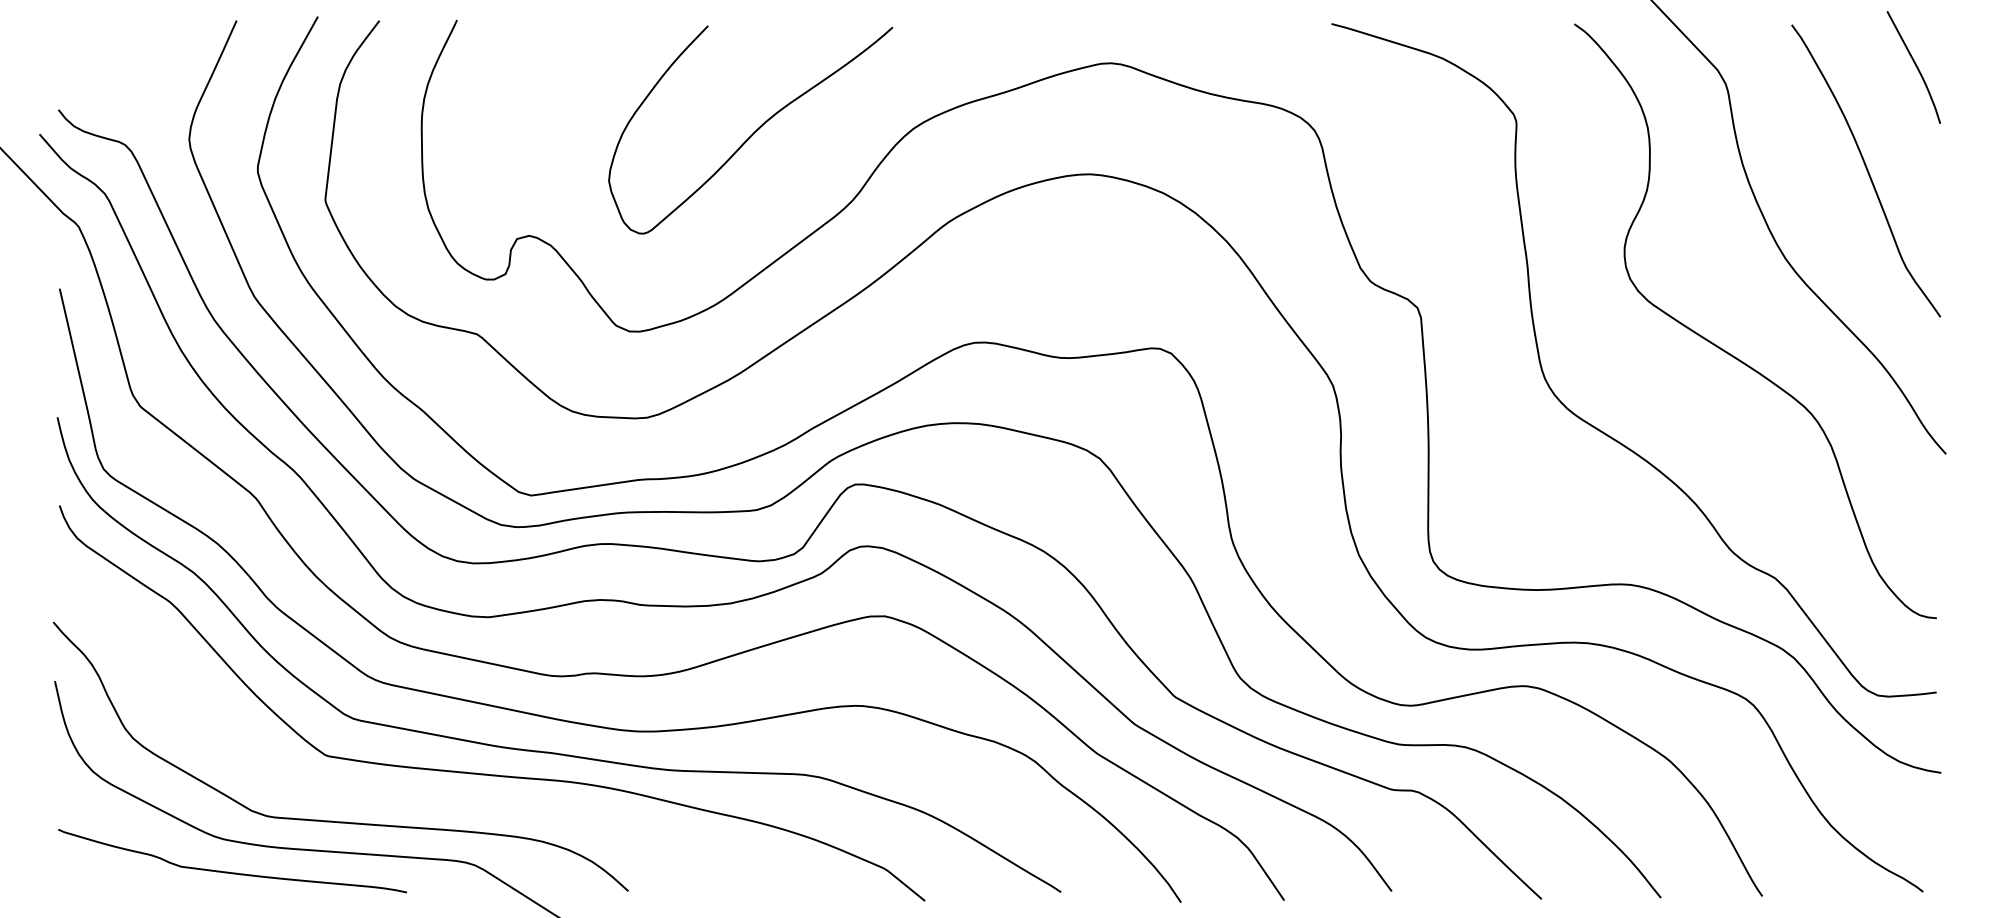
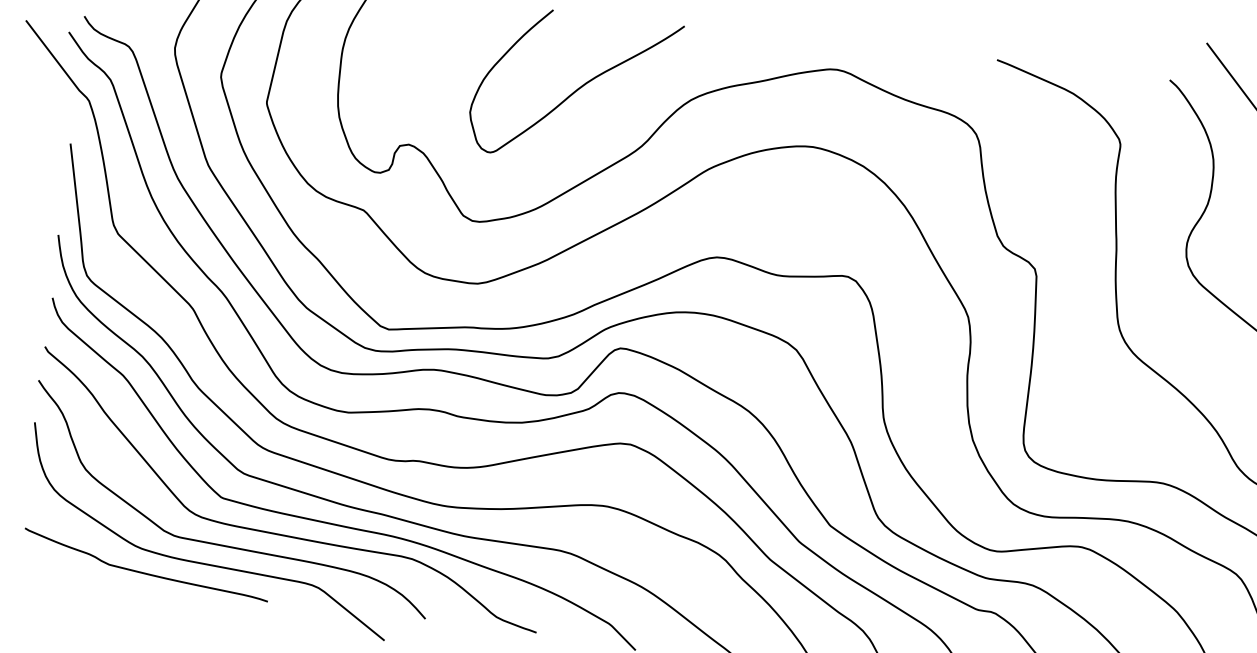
curve: (413, 796) -> (280, 533), added

